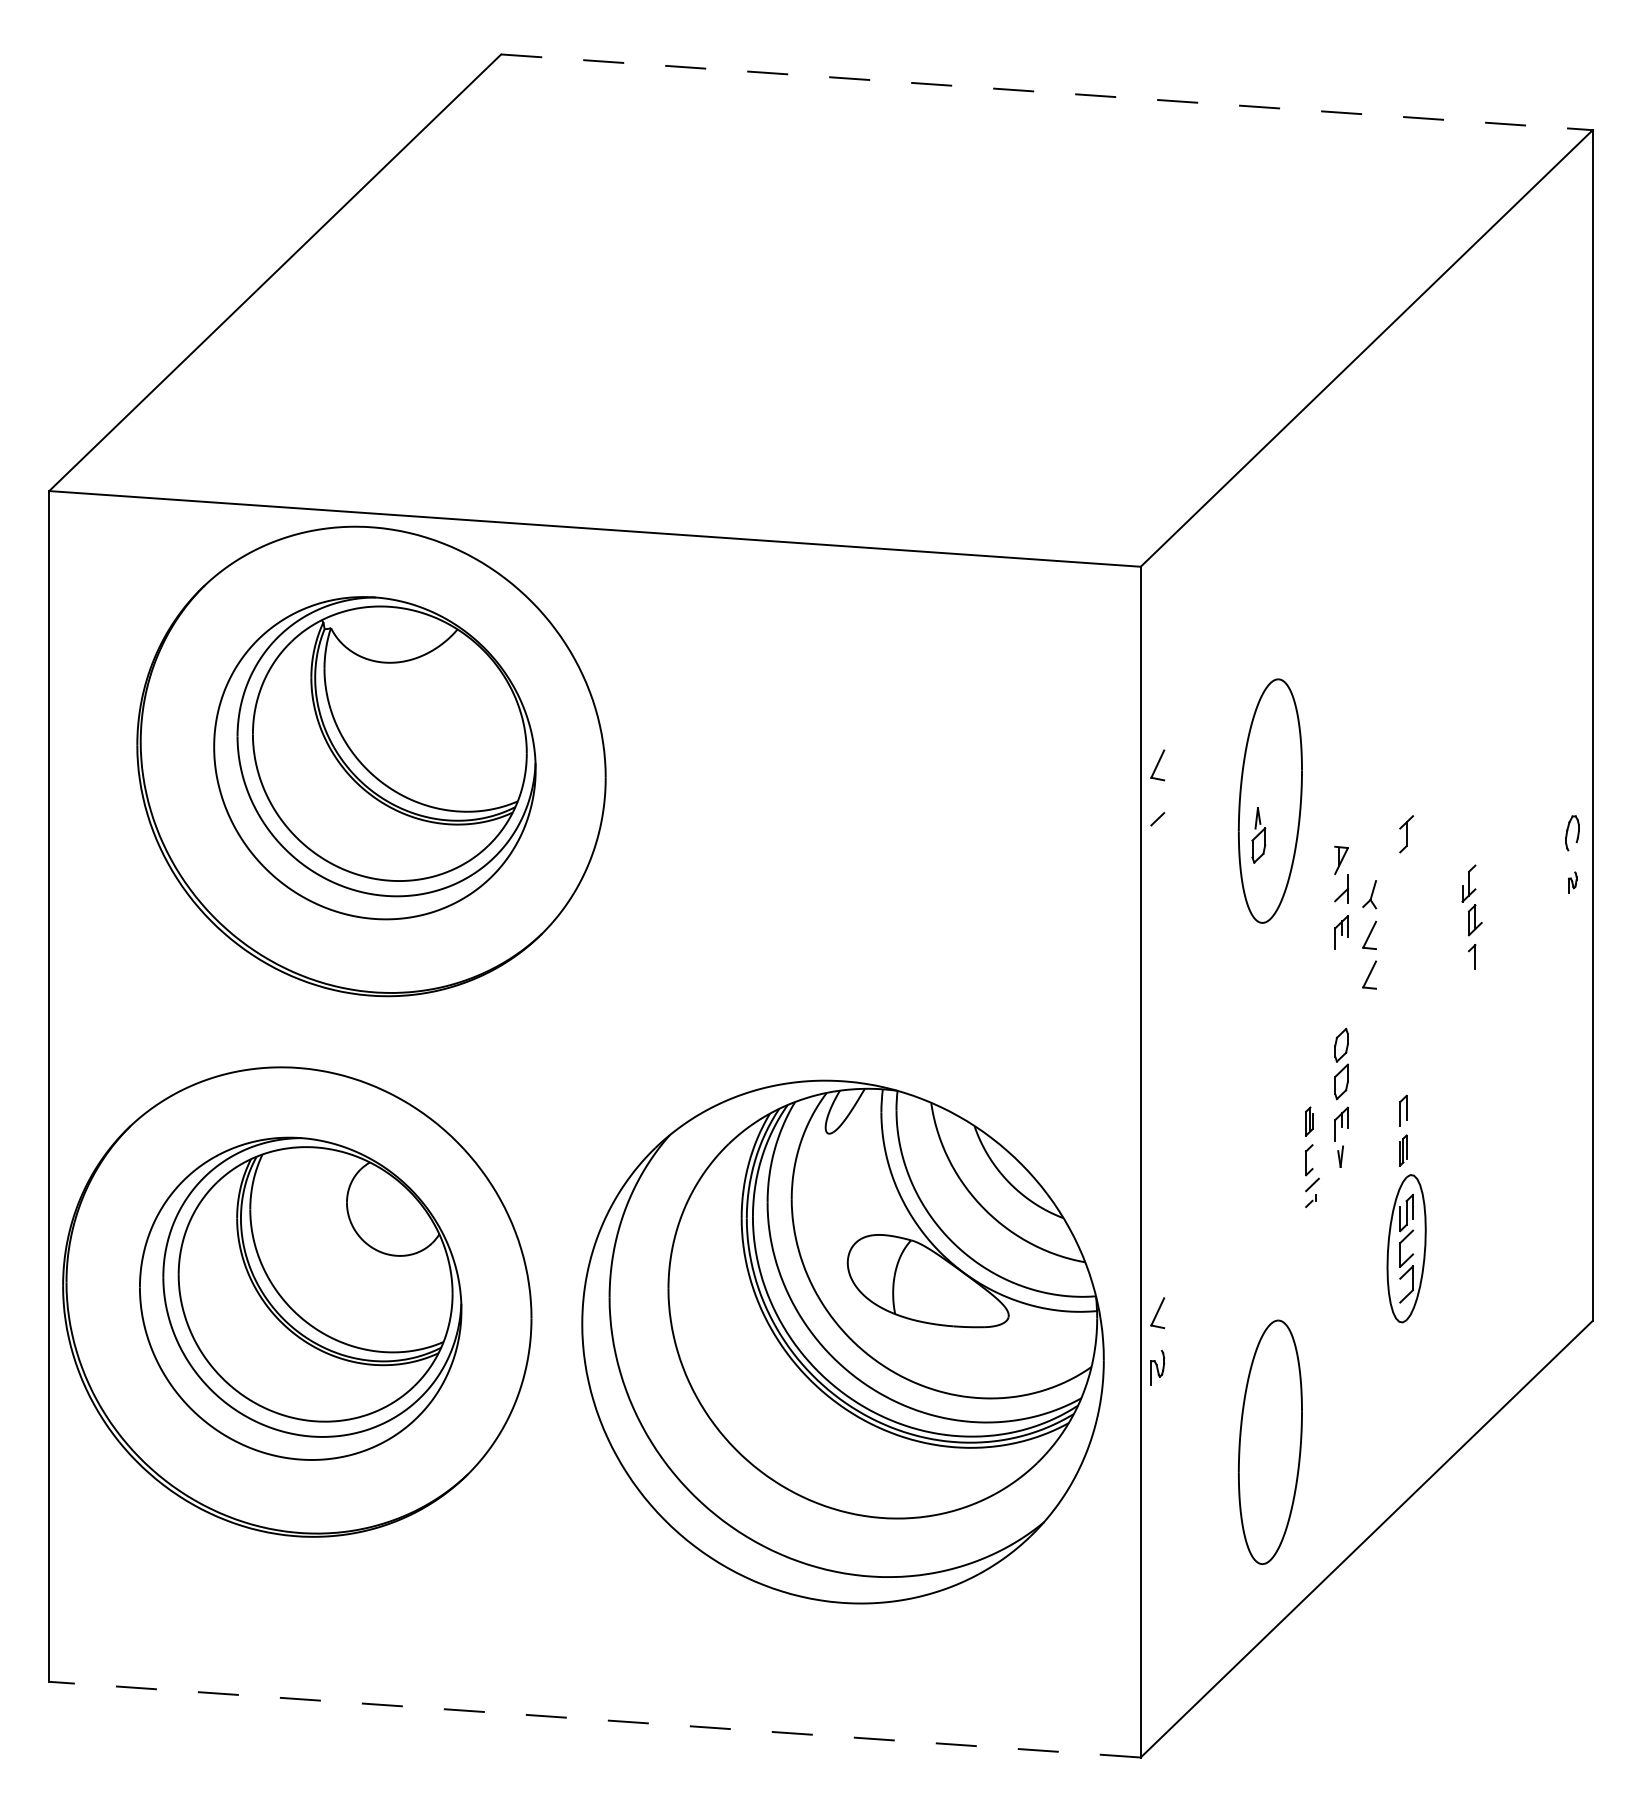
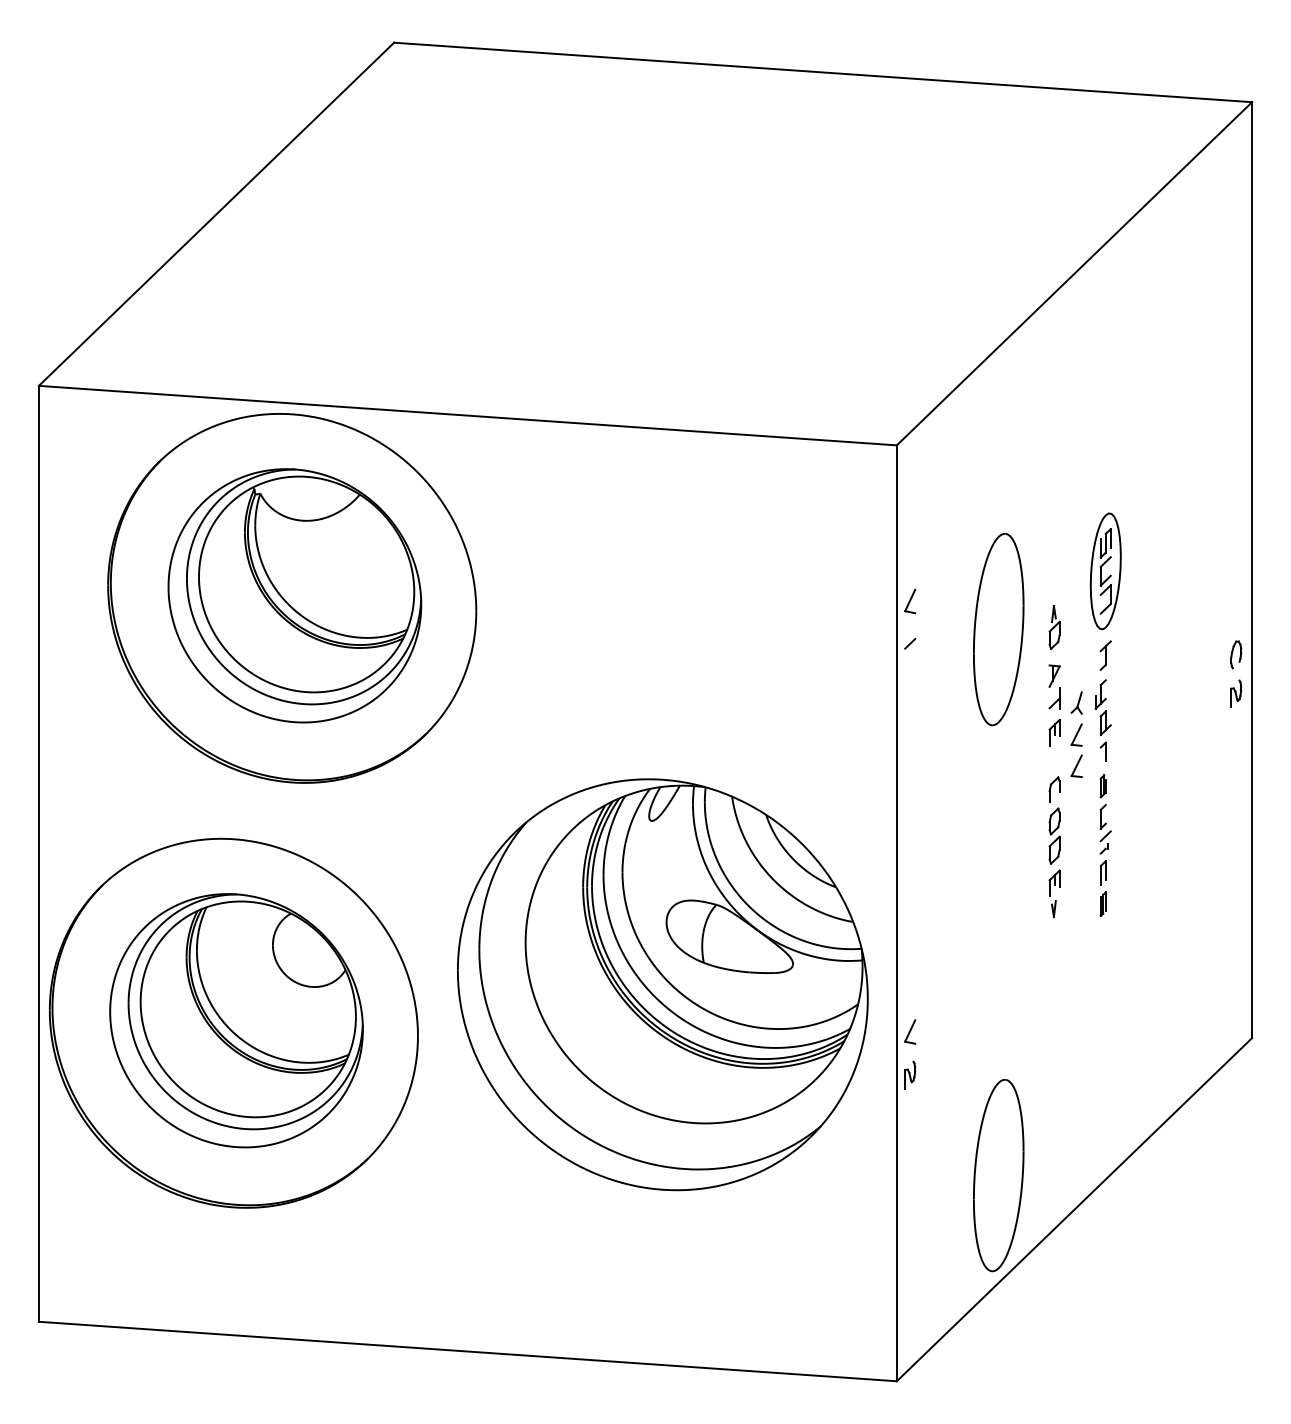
line: (1047, 92) -> (823, 72), dashed -> solid
part: (1258, 835) -> (1054, 627), moved
part: (1572, 882) -> (1236, 693), size x1.67
part: (1471, 916) -> (1102, 720), moved
part: (1341, 1004) -> (1054, 789), added
part: (1312, 1157) -> (1105, 814), moved
part: (1406, 1248) -> (1105, 571), moved
part: (842, 1341) -> (662, 984), moved
part: (1270, 1442) -> (998, 1175), moved
line: (594, 1719) -> (467, 1351), dashed -> solid

